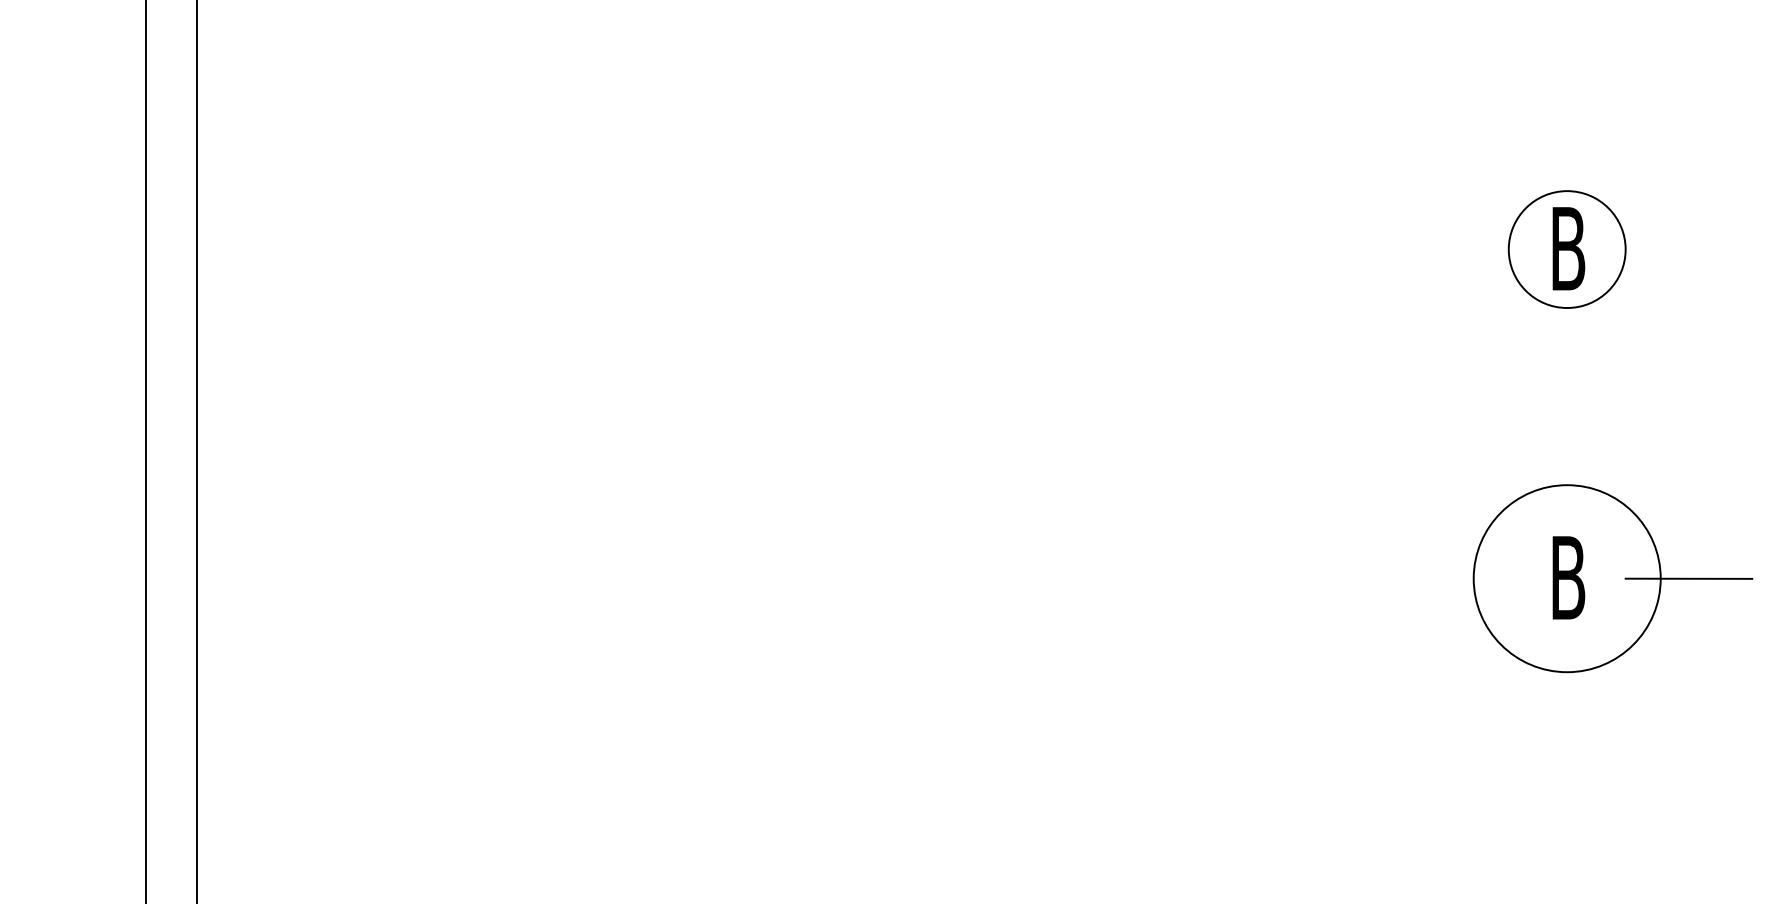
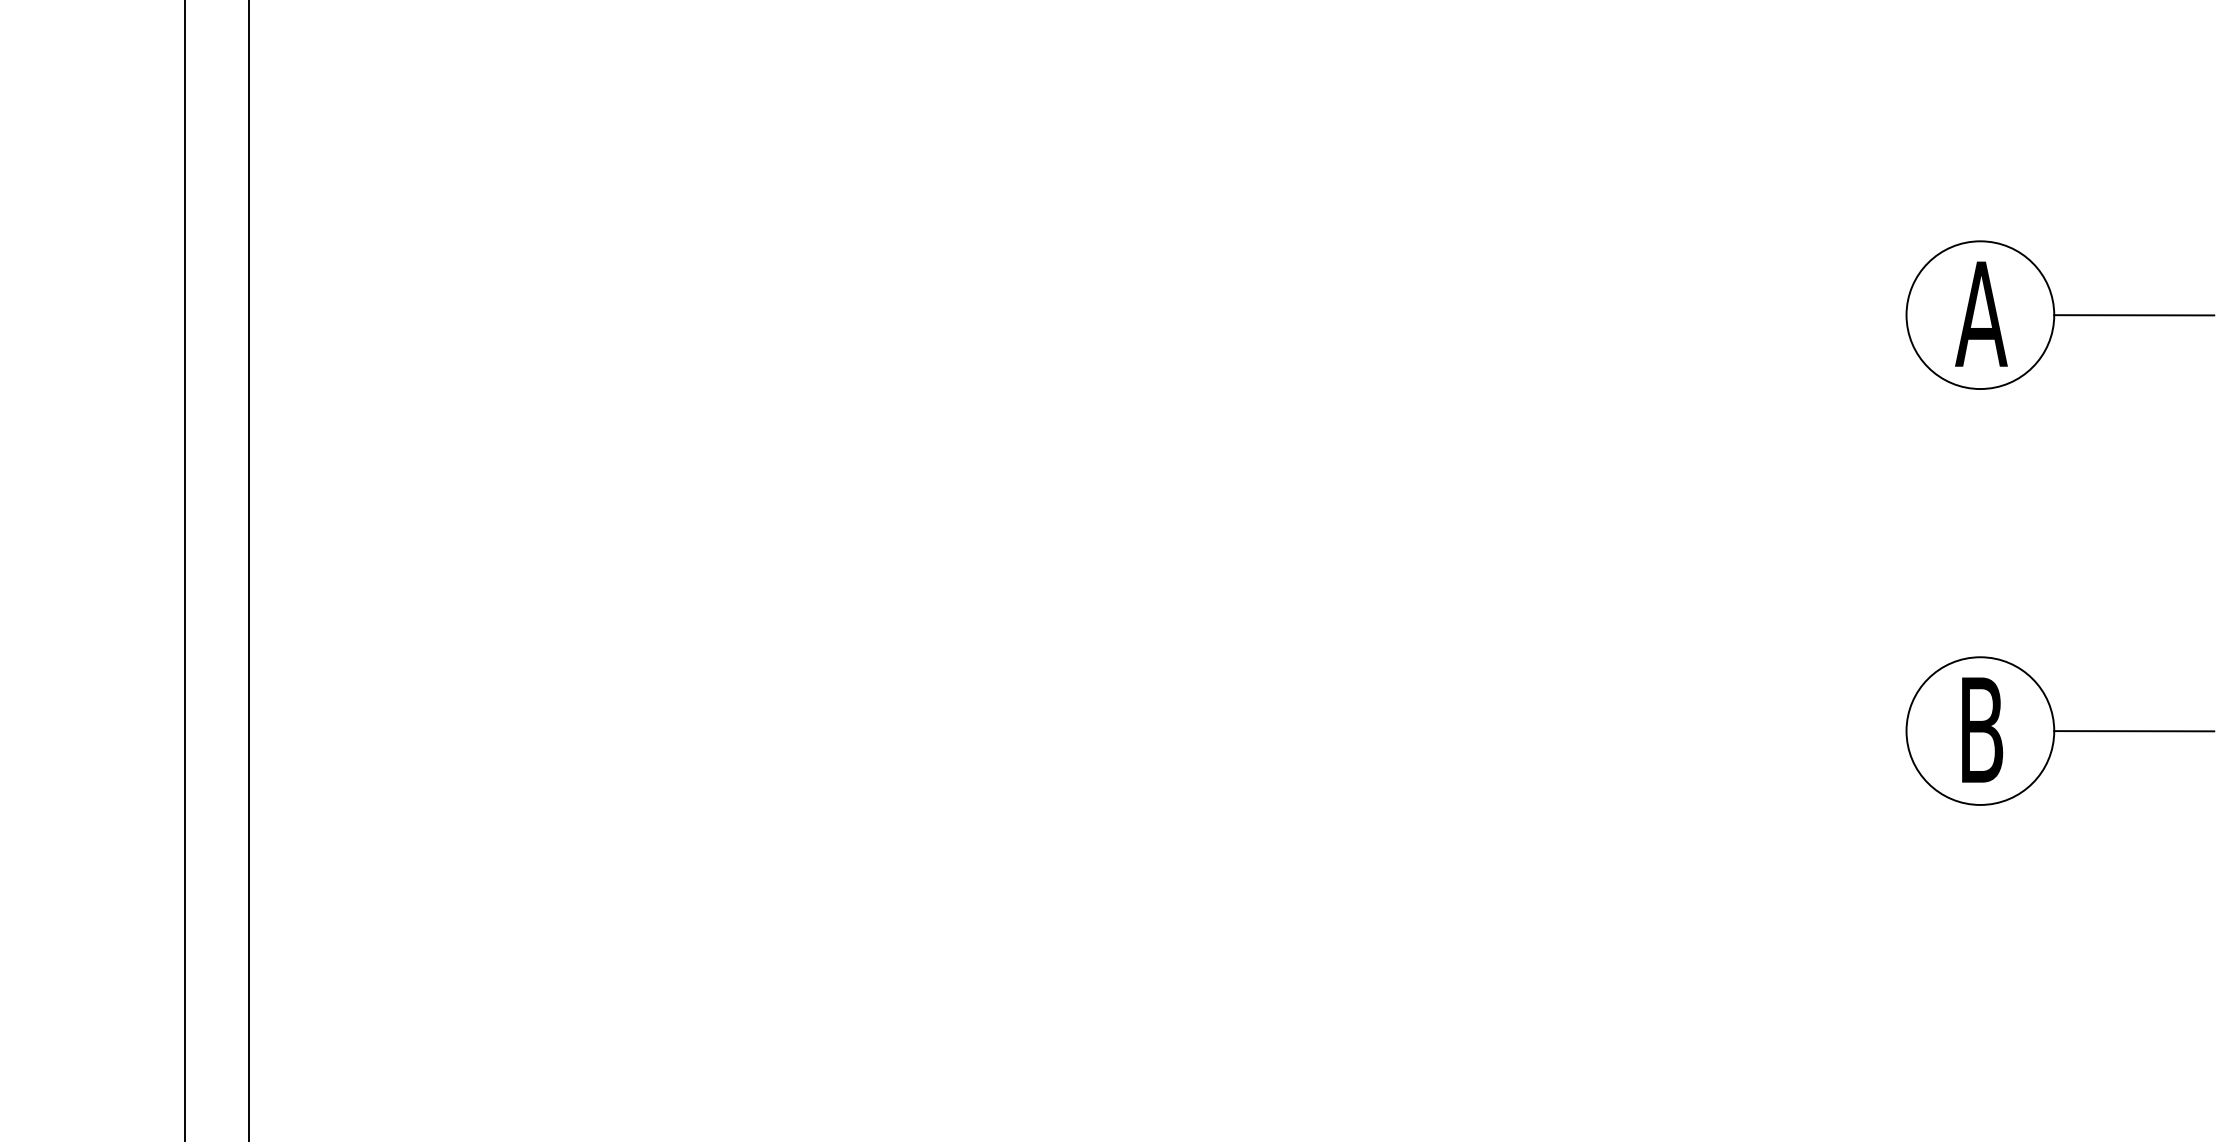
text: (1568, 248) -> (1981, 313), B -> A
line: (1689, 249) -> (2134, 315), added
circle: (1567, 578) -> (1980, 730), size x0.62

